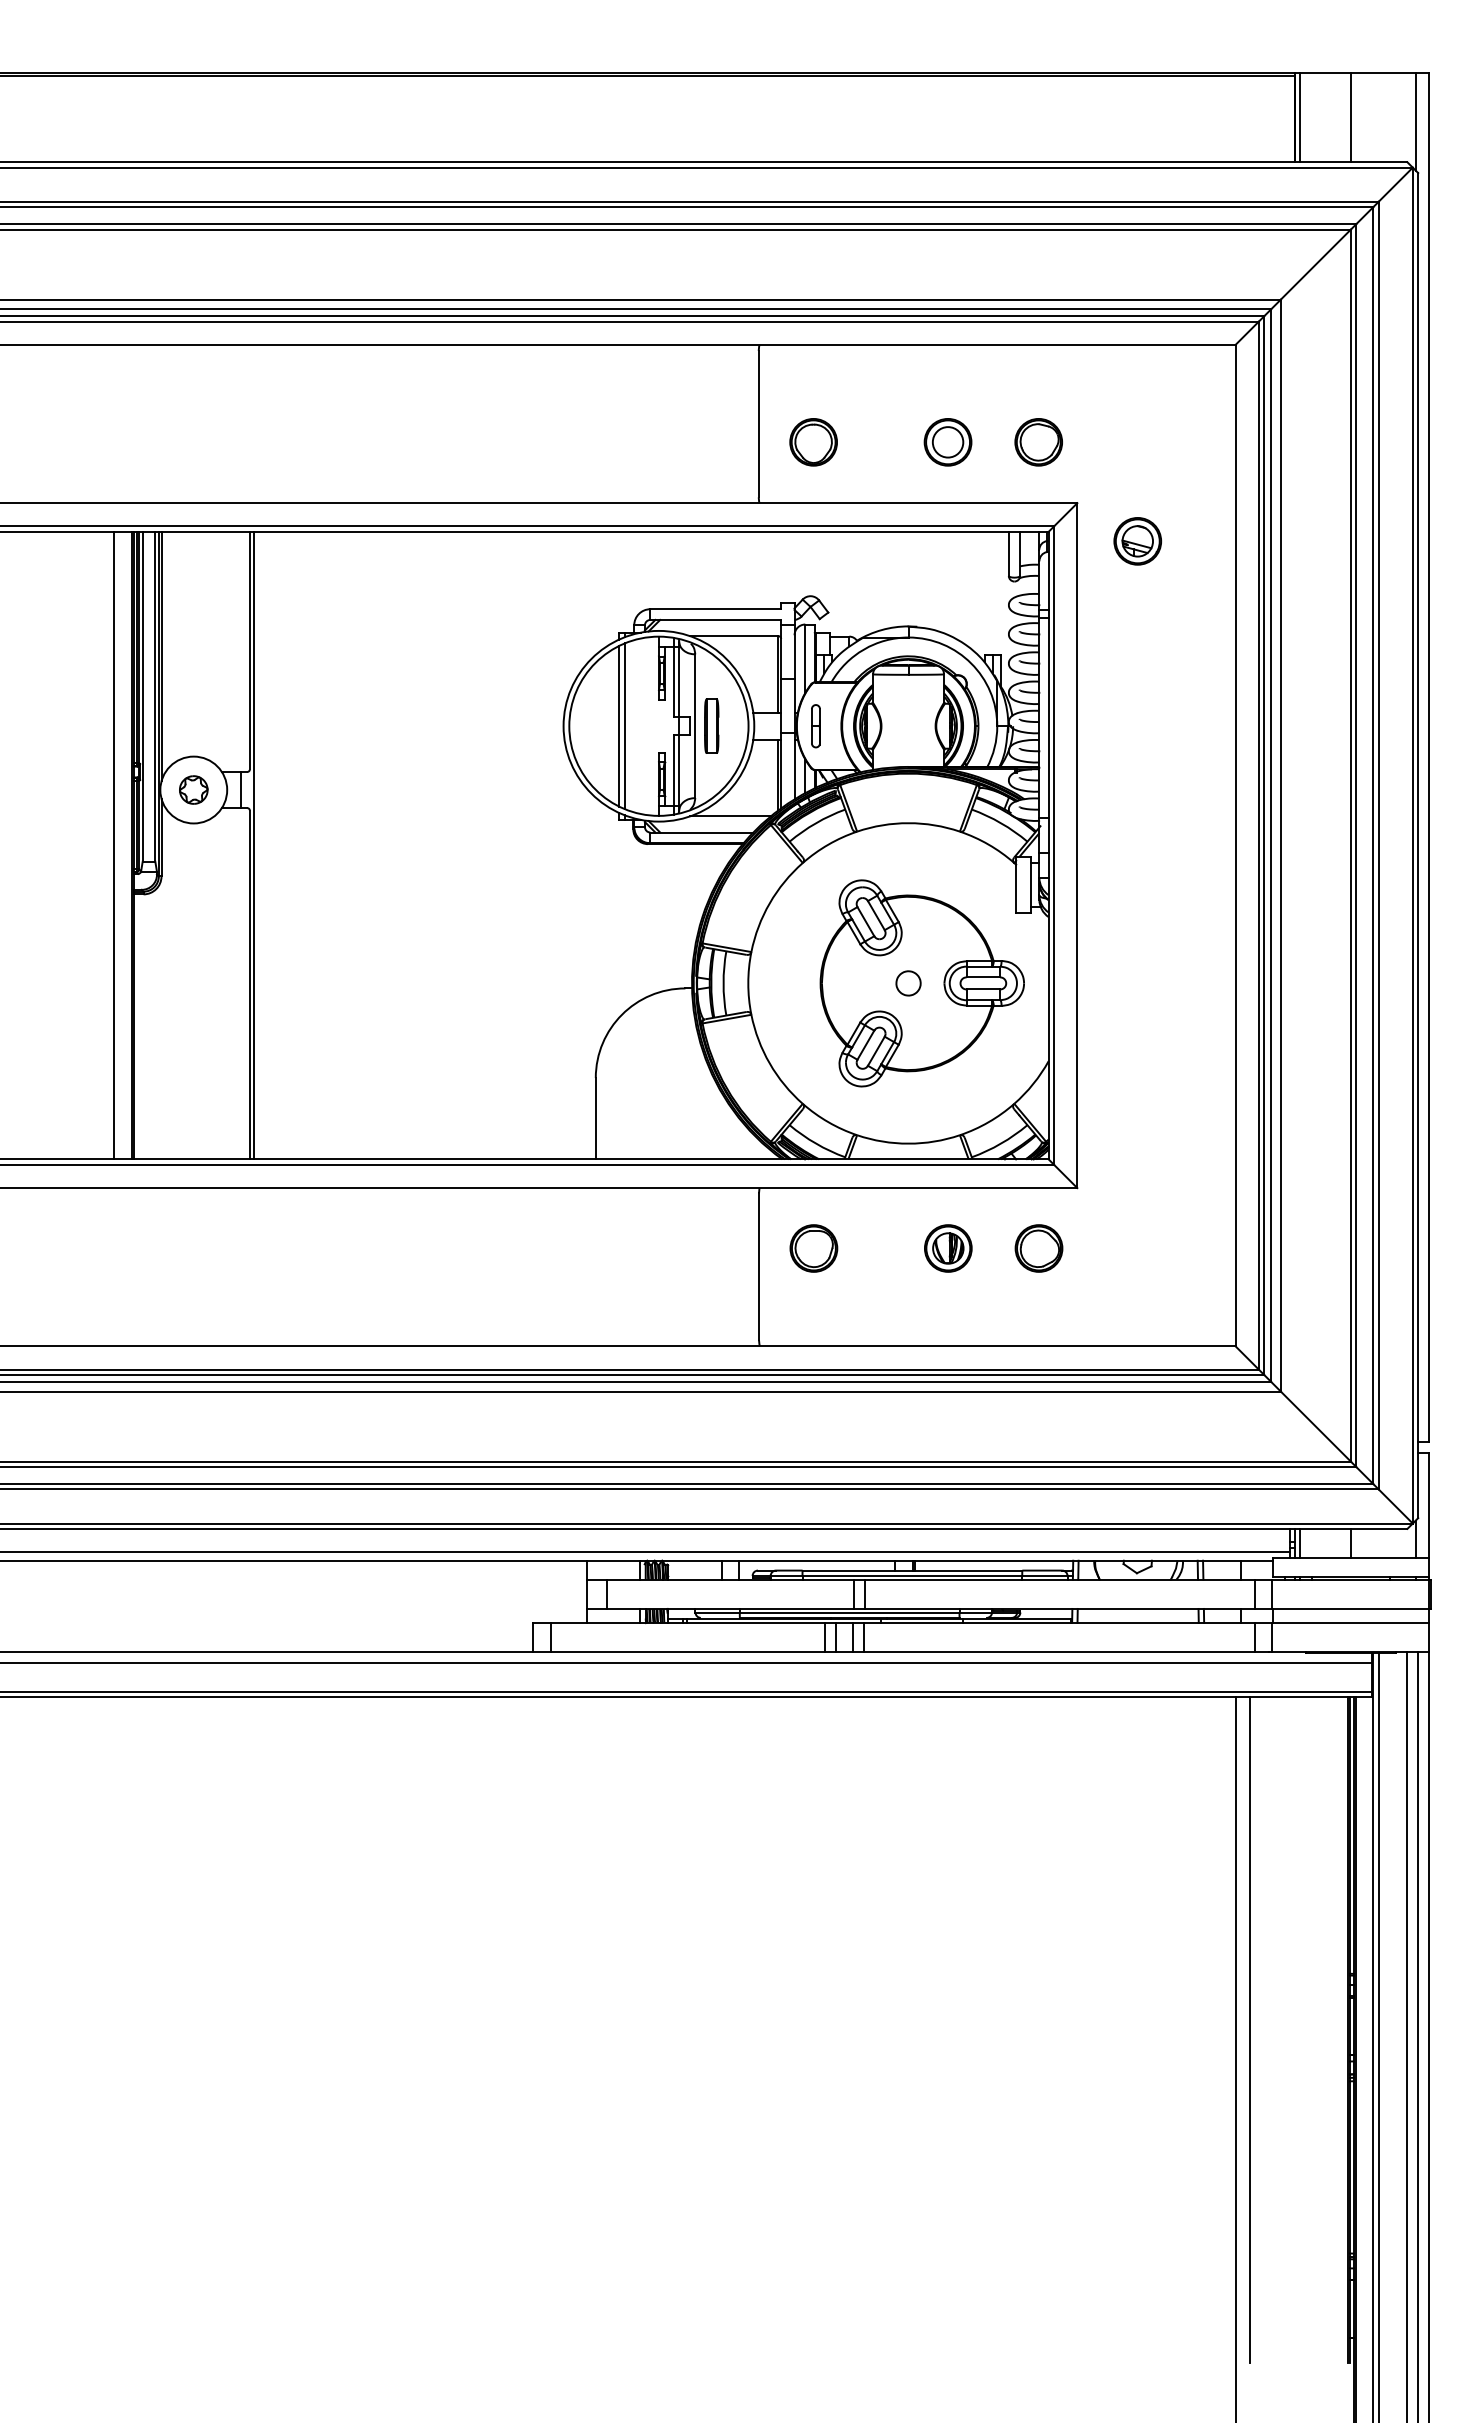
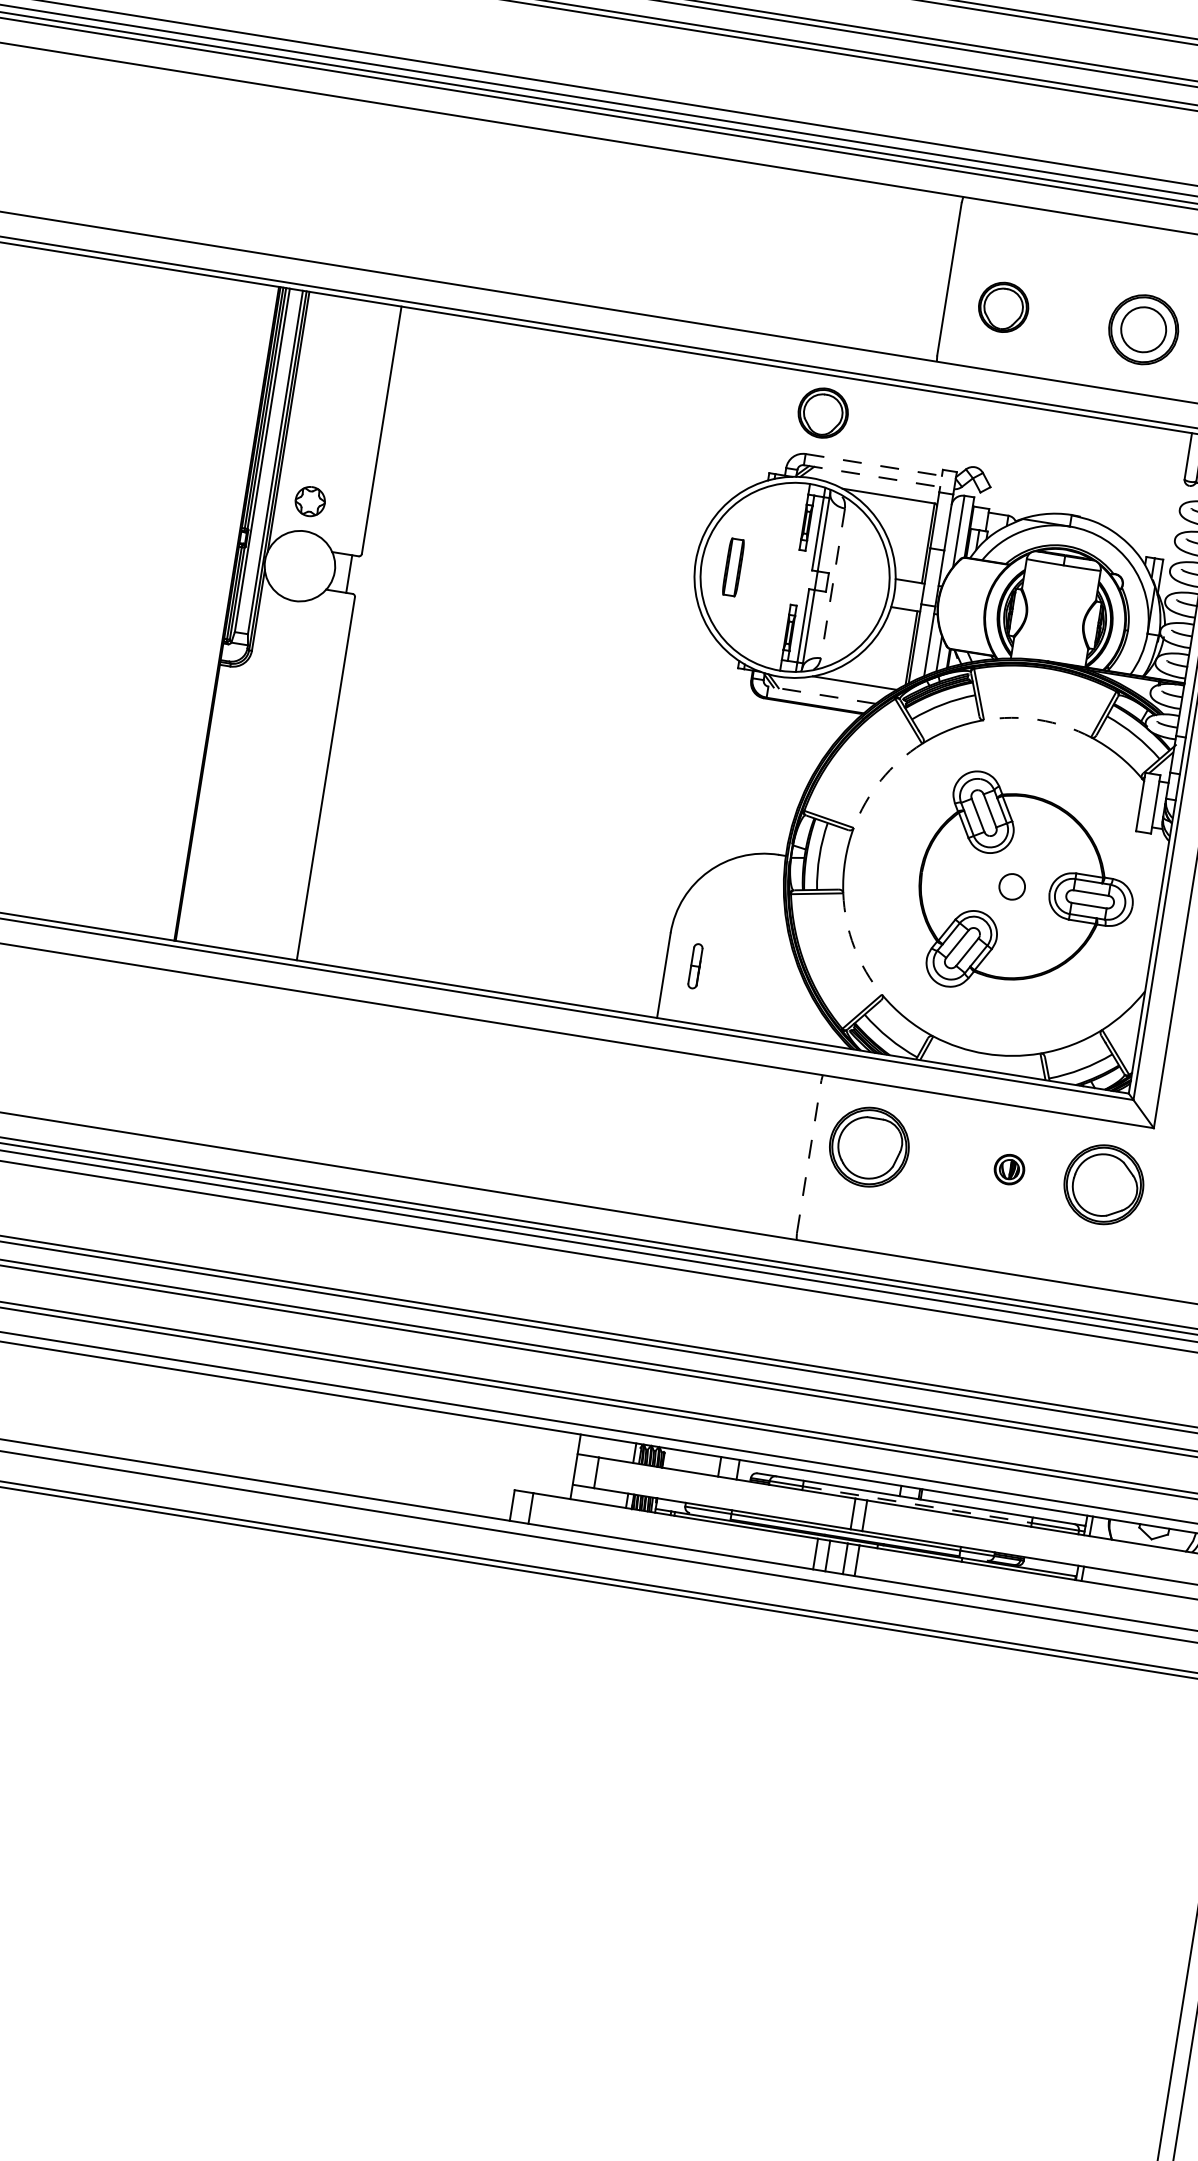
part: (947, 442) -> (1143, 329), size x1.4
part: (660, 568) -> (823, 413), added
line: (716, 609) -> (874, 465), solid -> dashed
line: (716, 619) -> (872, 475), solid -> dashed
line: (619, 725) -> (754, 569), removed
part: (711, 725) -> (733, 566), moved
line: (624, 726) -> (759, 571), removed
line: (695, 726) -> (833, 583), solid -> dashed
part: (815, 726) -> (694, 966), moved
part: (193, 789) -> (310, 500), moved
arc: (908, 823) -> (1038, 720), solid -> dashed
line: (701, 832) -> (821, 695), solid -> dashed
line: (114, 845) -> (208, 610), removed
line: (254, 845) -> (353, 634), removed
arc: (769, 903) -> (880, 780), solid -> dashed
arc: (769, 1063) -> (854, 947), solid -> dashed
part: (813, 1248) -> (868, 1147), size x1.6
part: (948, 1248) -> (1009, 1169), size x0.6
part: (1038, 1248) -> (1103, 1184), size x1.6
line: (758, 1266) -> (808, 1156), solid -> dashed
line: (912, 1575) -> (917, 1504), solid -> dashed

